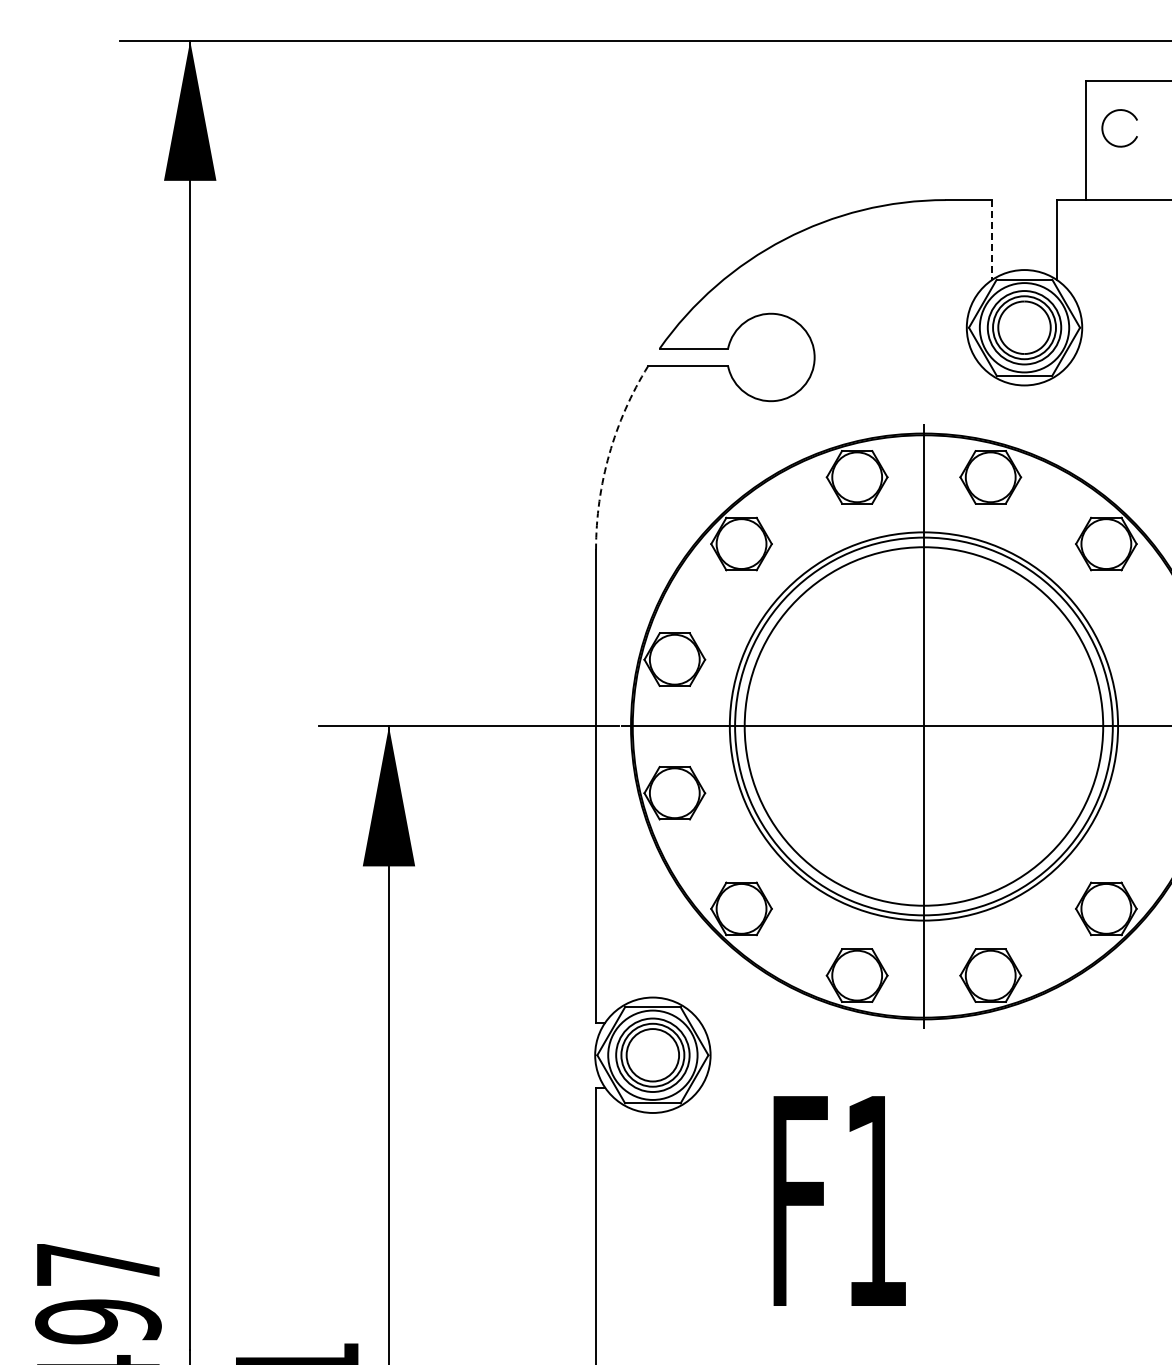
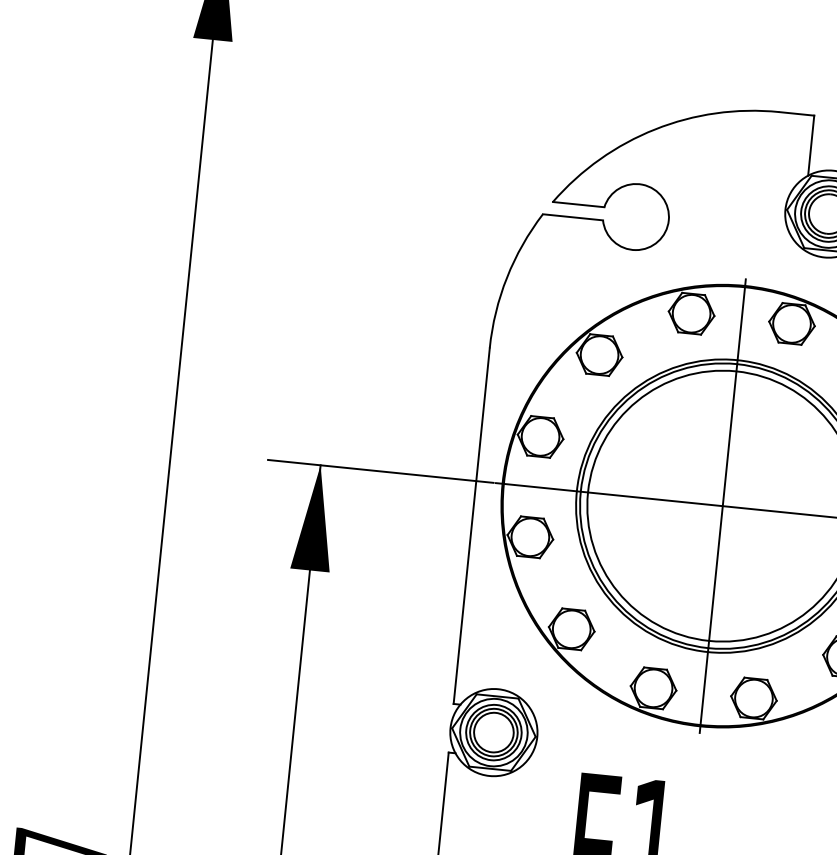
line: (992, 240) -> (811, 146), dashed -> solid
arc: (609, 454) -> (507, 277), dashed -> solid

